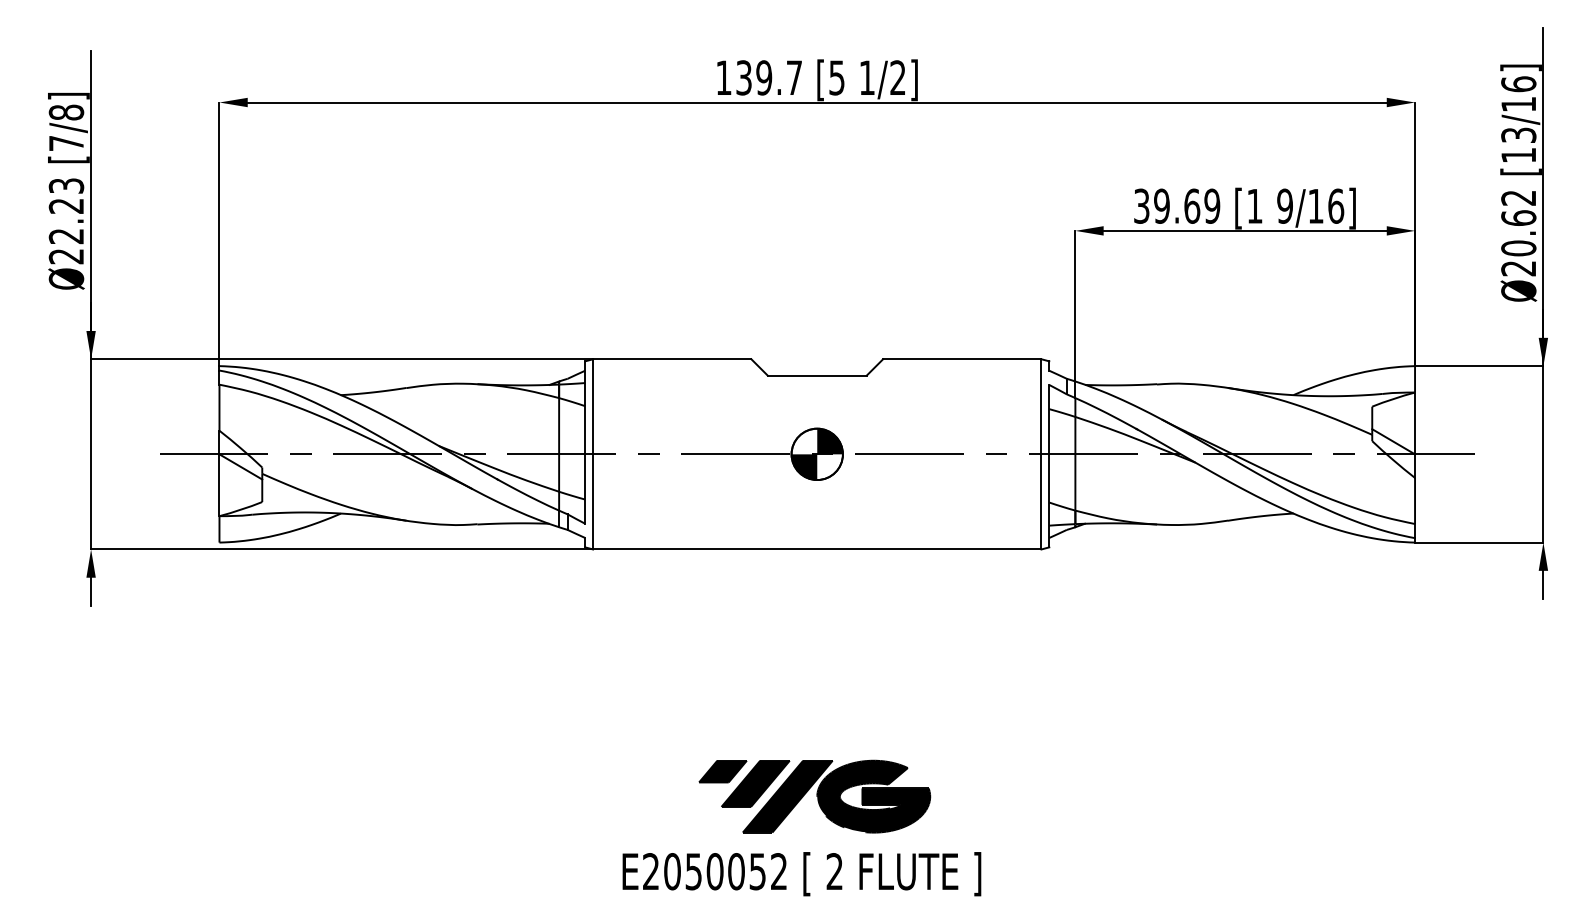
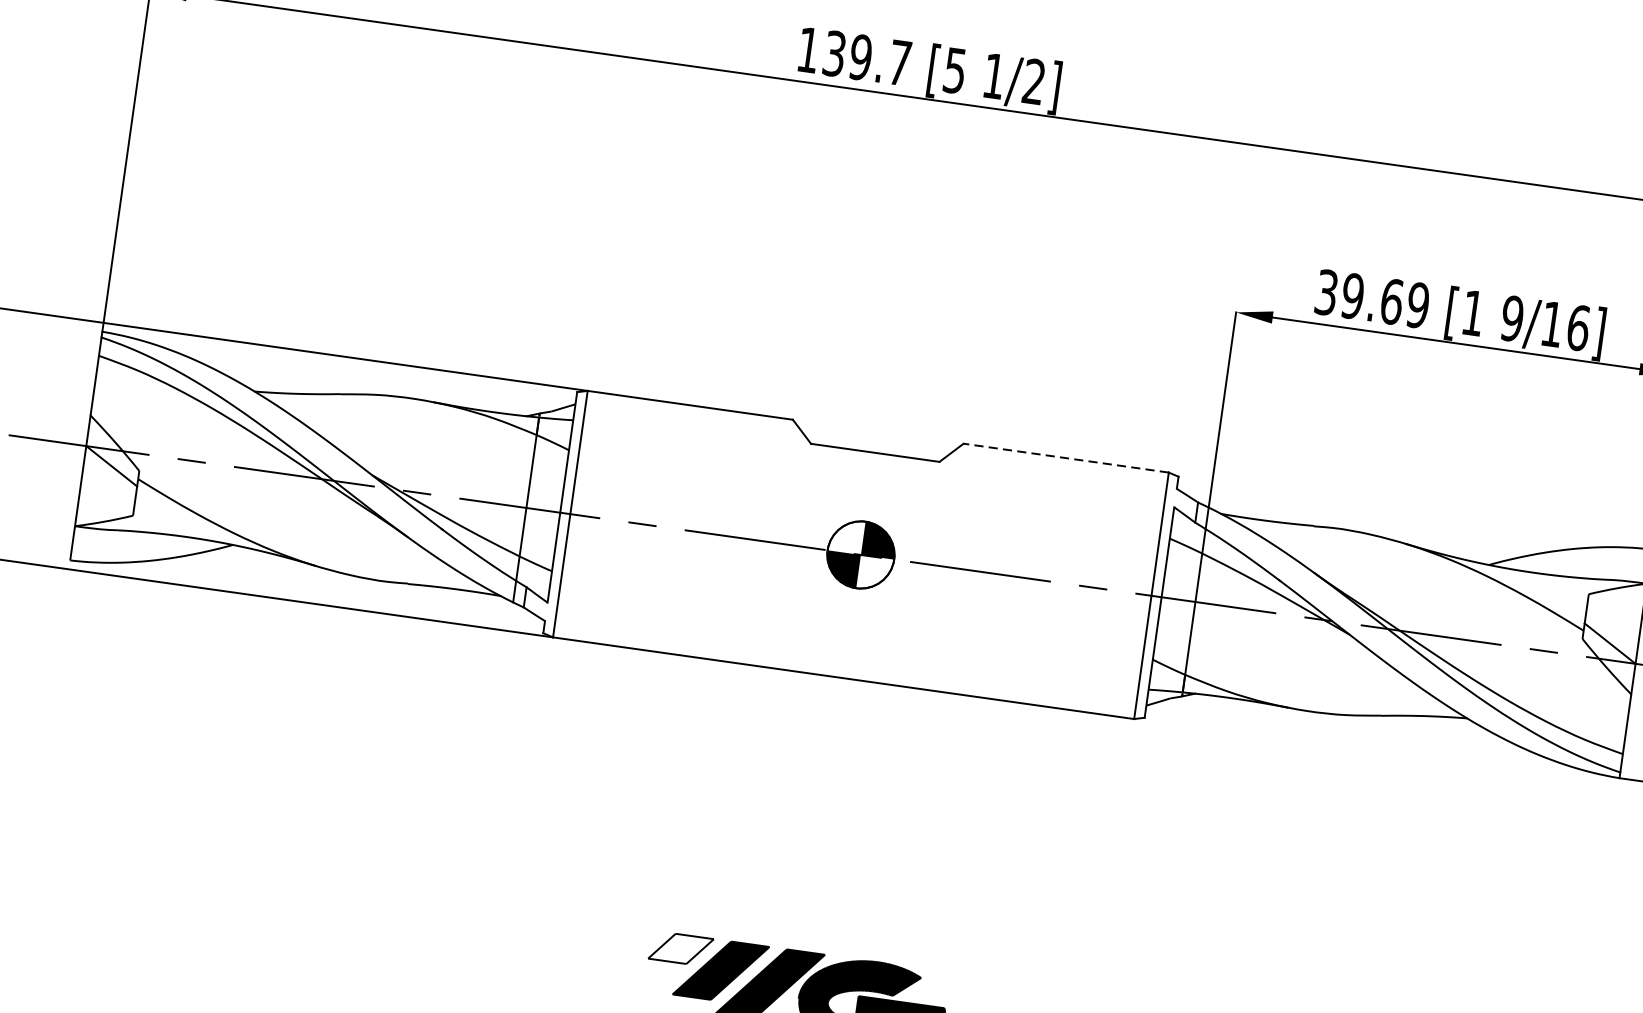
line: (961, 359) -> (1065, 458), solid -> dashed
fill: (722, 771) -> (680, 948), removed

